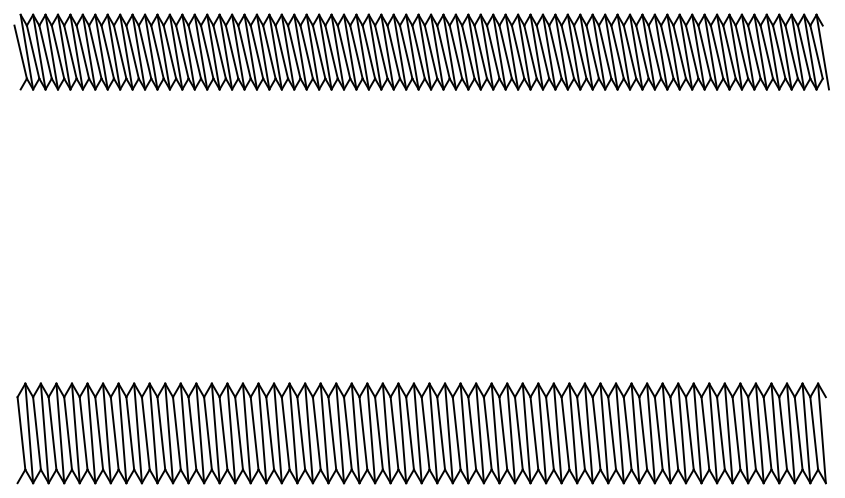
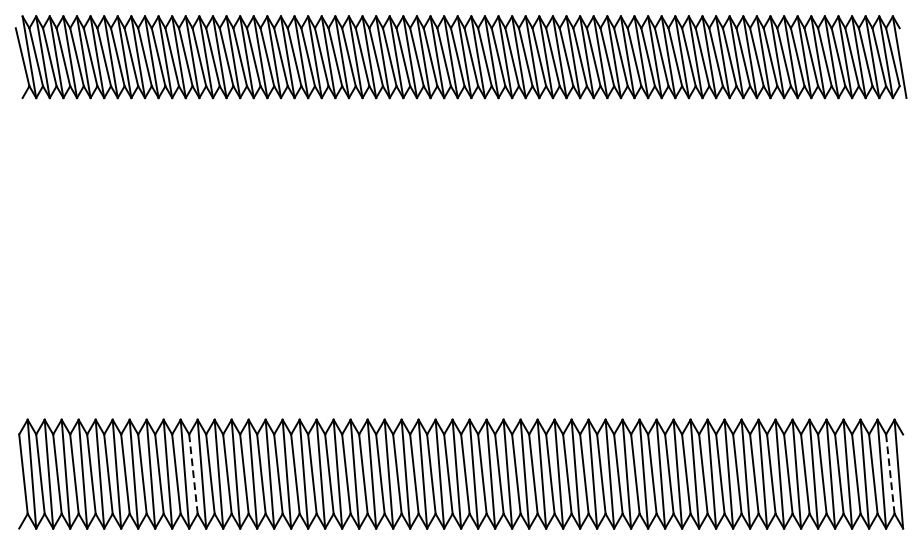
line: (176, 433) -> (192, 474), solid -> dashed
line: (814, 433) -> (890, 474), solid -> dashed

